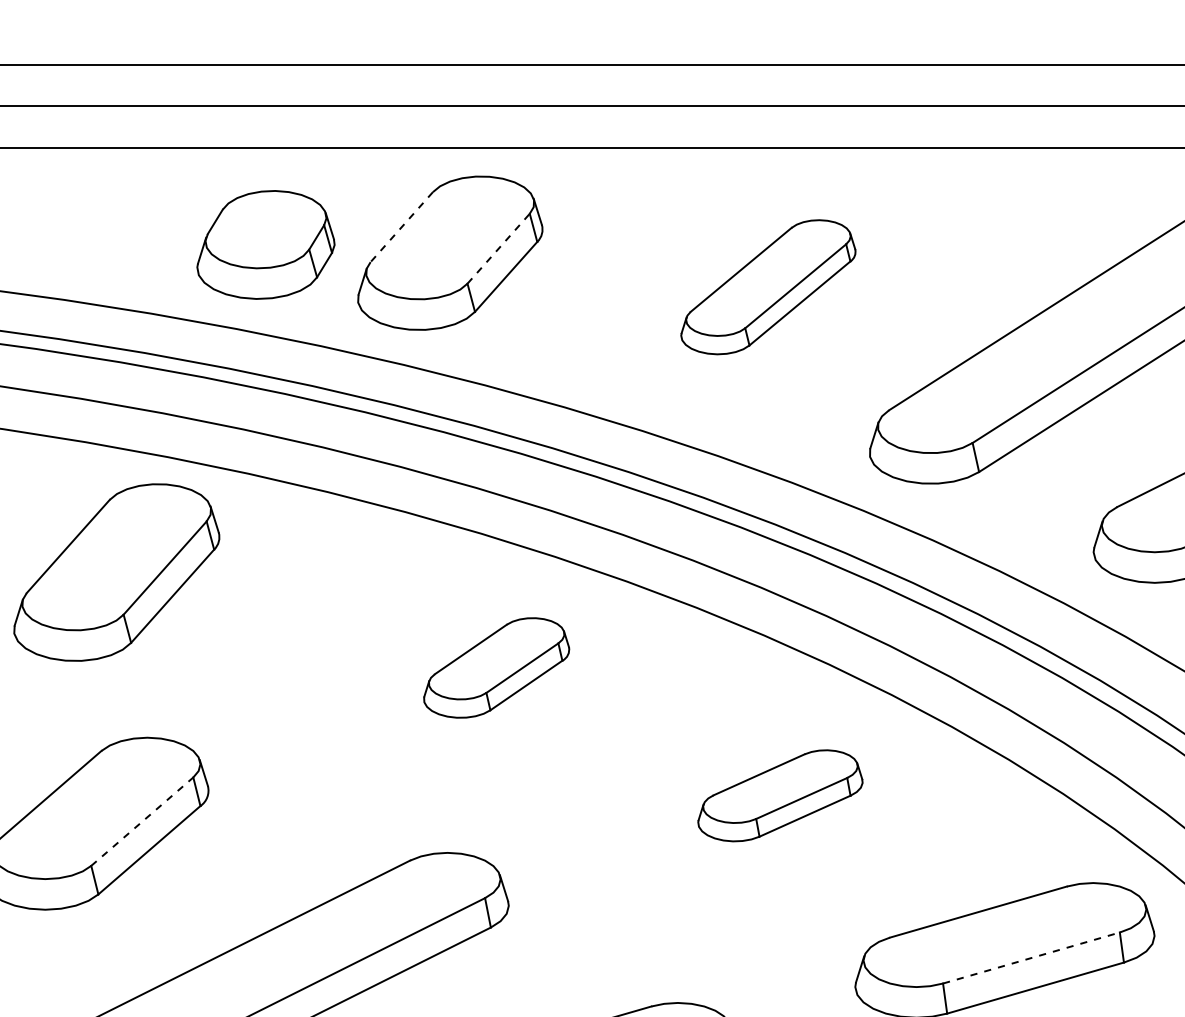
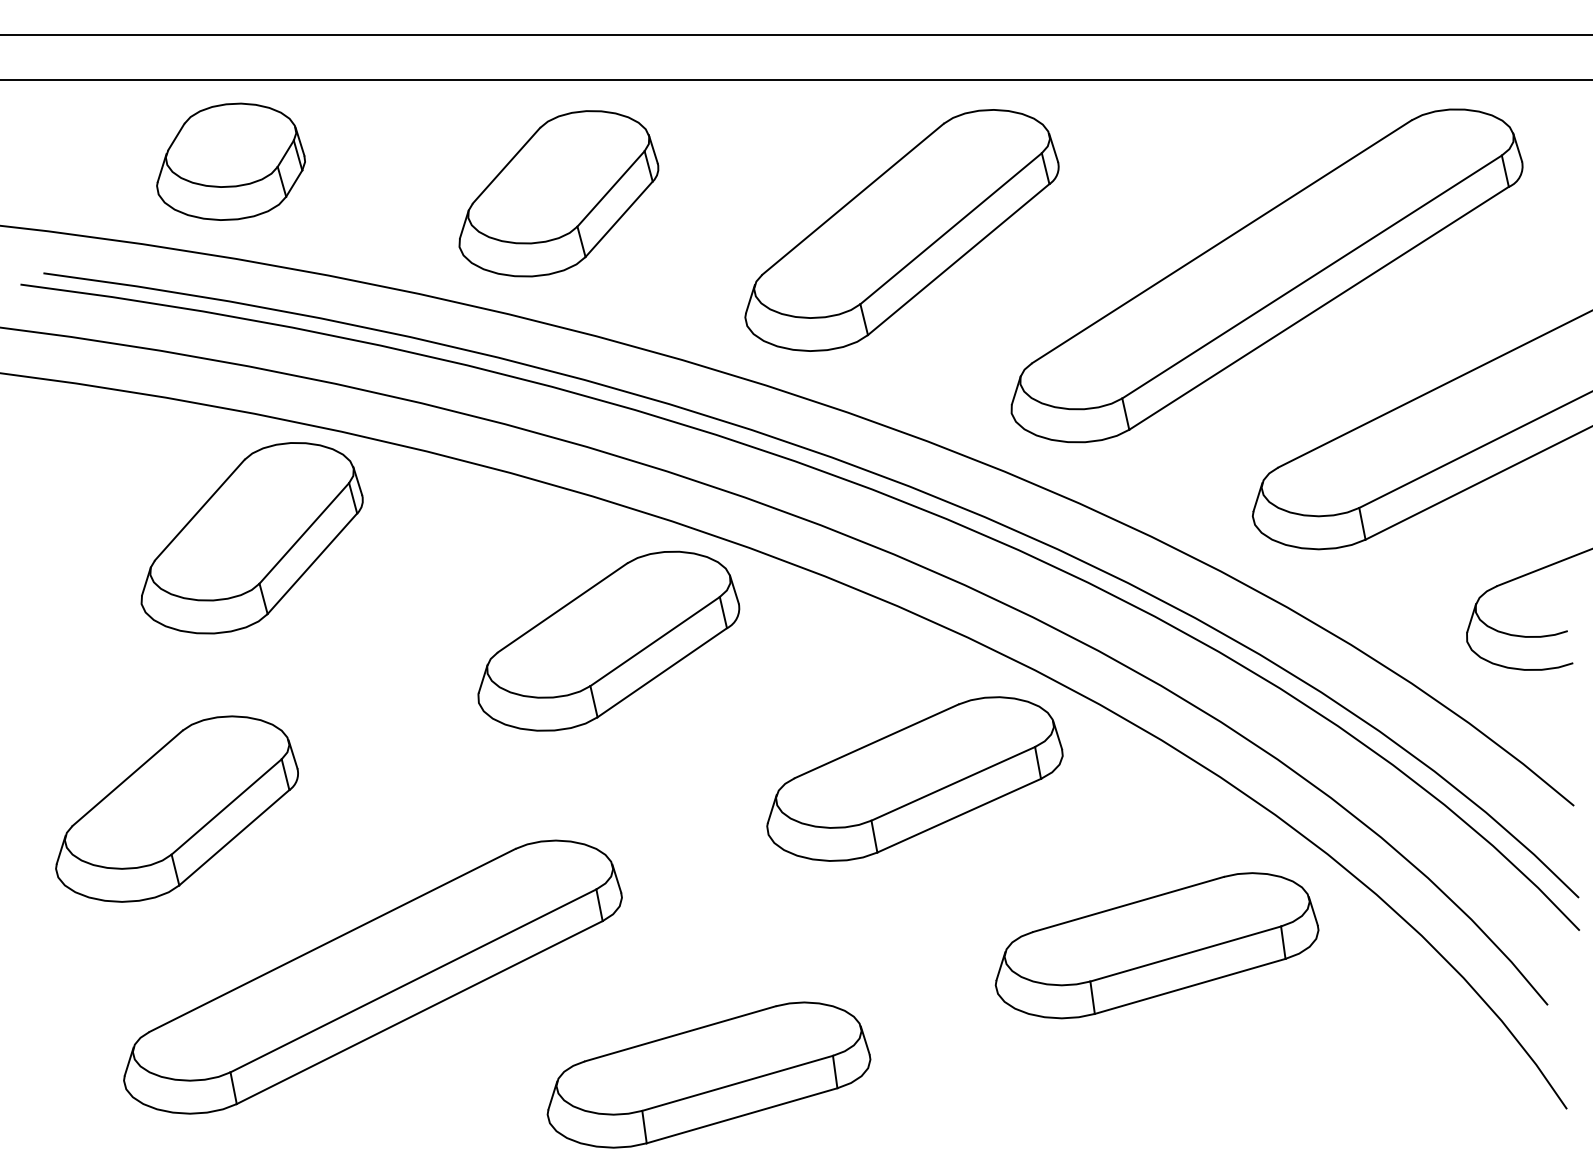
line: (401, 227) -> (506, 166), dashed -> solid
part: (265, 244) -> (230, 161), moved
line: (499, 248) -> (611, 188), dashed -> solid
part: (767, 287) -> (901, 230), size x1.67
part: (116, 572) -> (251, 538), moved
part: (496, 667) -> (608, 640), size x1.67
part: (779, 795) -> (914, 778), size x1.67
line: (142, 821) -> (226, 806), dashed -> solid
line: (1032, 957) -> (1186, 953), dashed -> solid

